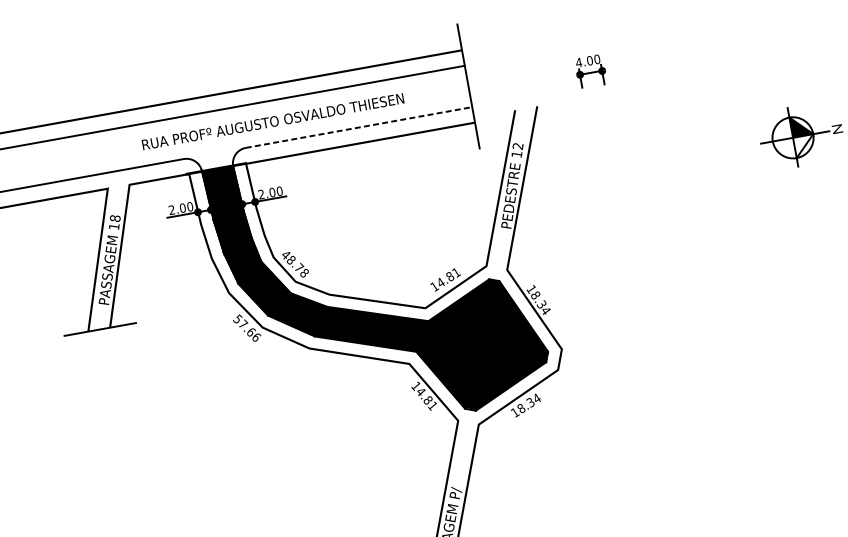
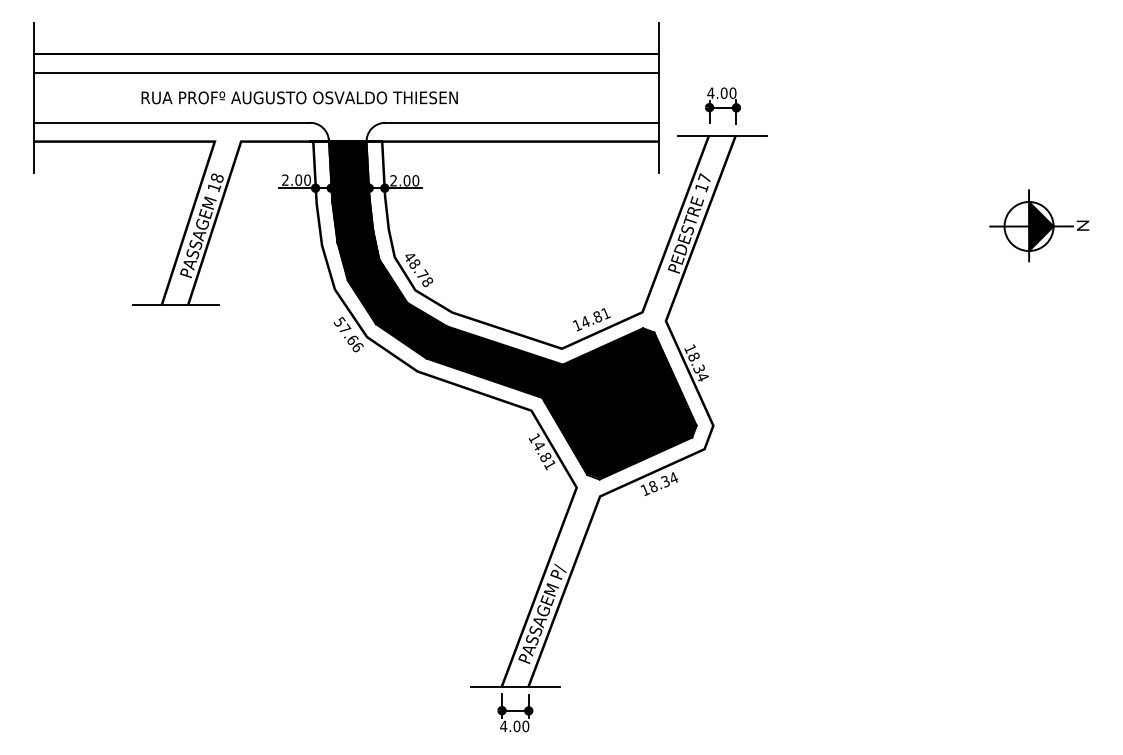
part: (590, 71) -> (722, 105), moved
line: (526, 108) -> (722, 135), added
text: (272, 121) -> (299, 97), moved
line: (359, 127) -> (522, 122), dashed -> solid
fill: (805, 145) -> (1041, 238), added
text: (517, 146) -> (704, 178), 12 -> 17

